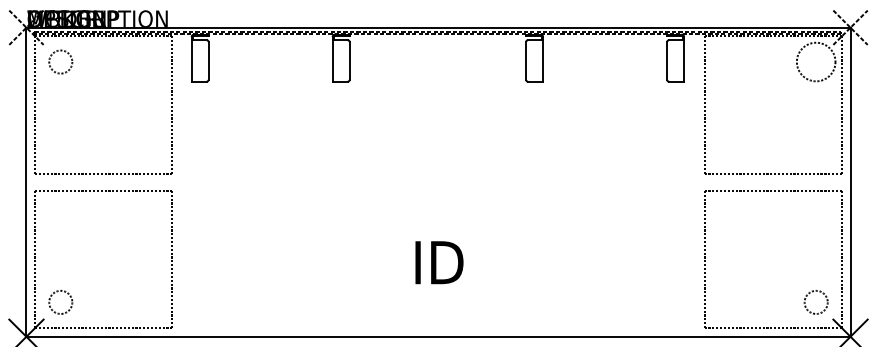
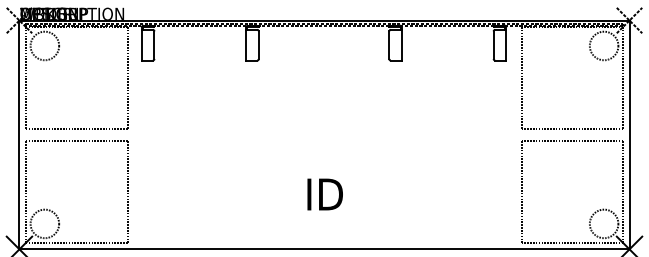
circle: (60, 61) -> (44, 45), size x1.67
circle: (60, 301) -> (44, 223), size x1.67
circle: (815, 301) -> (603, 223), size x1.67

